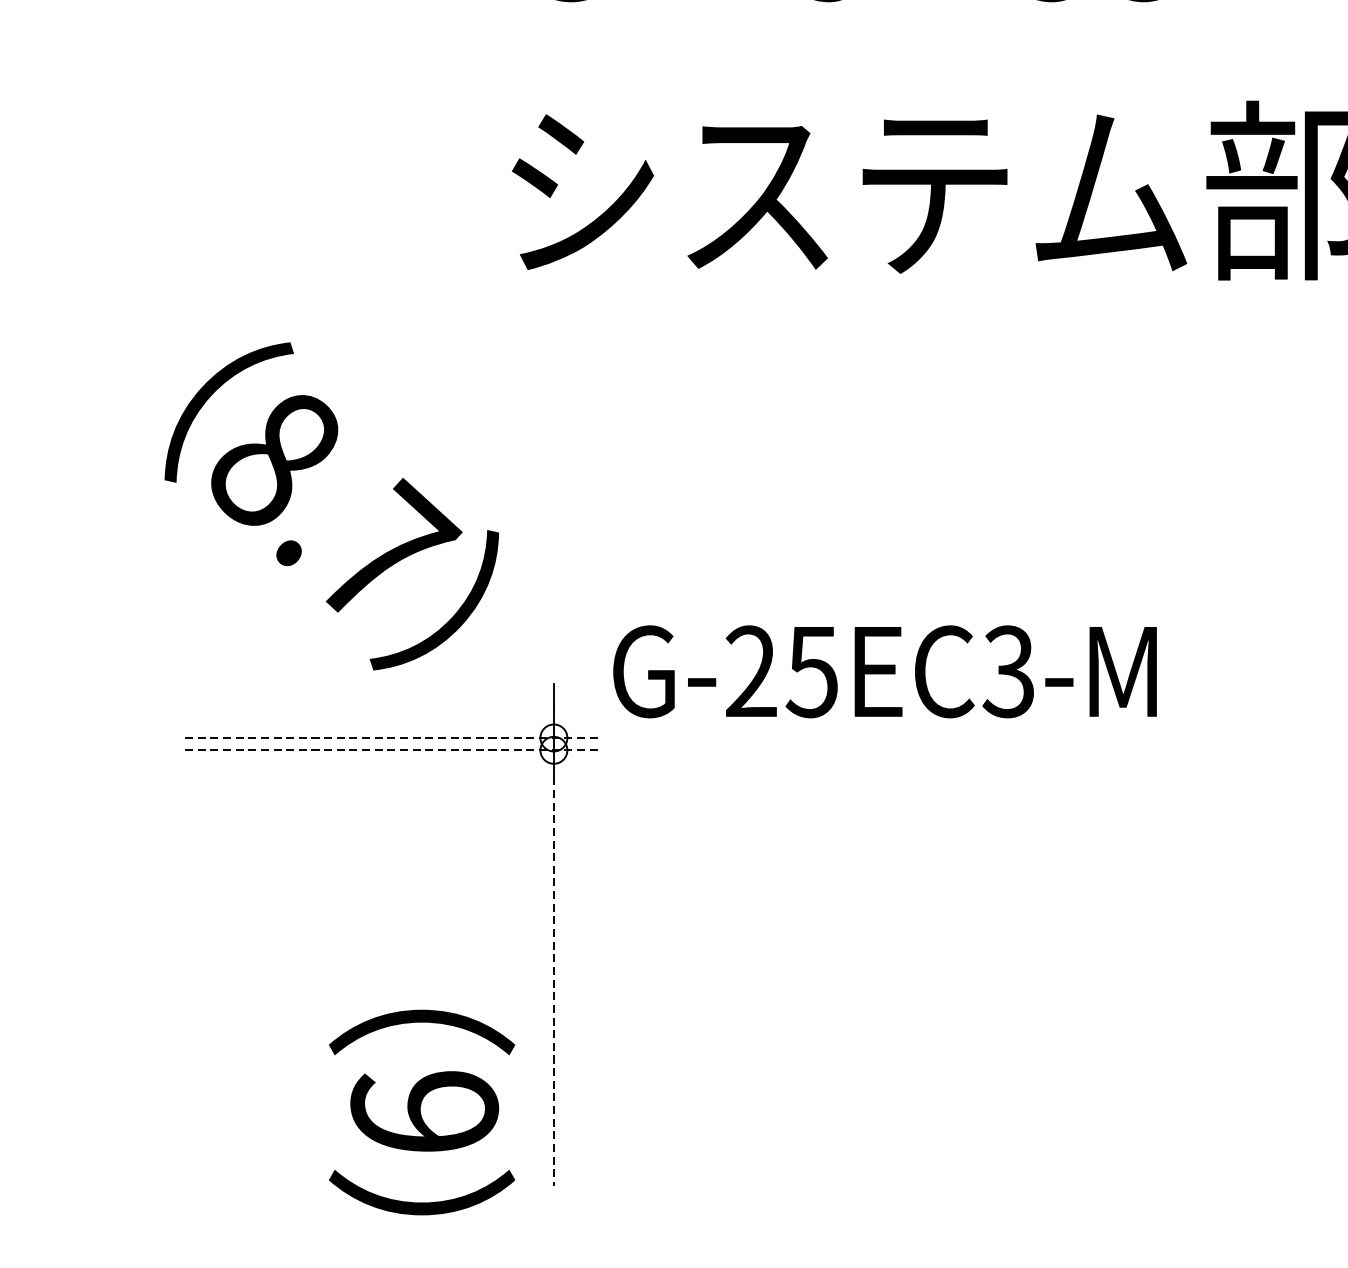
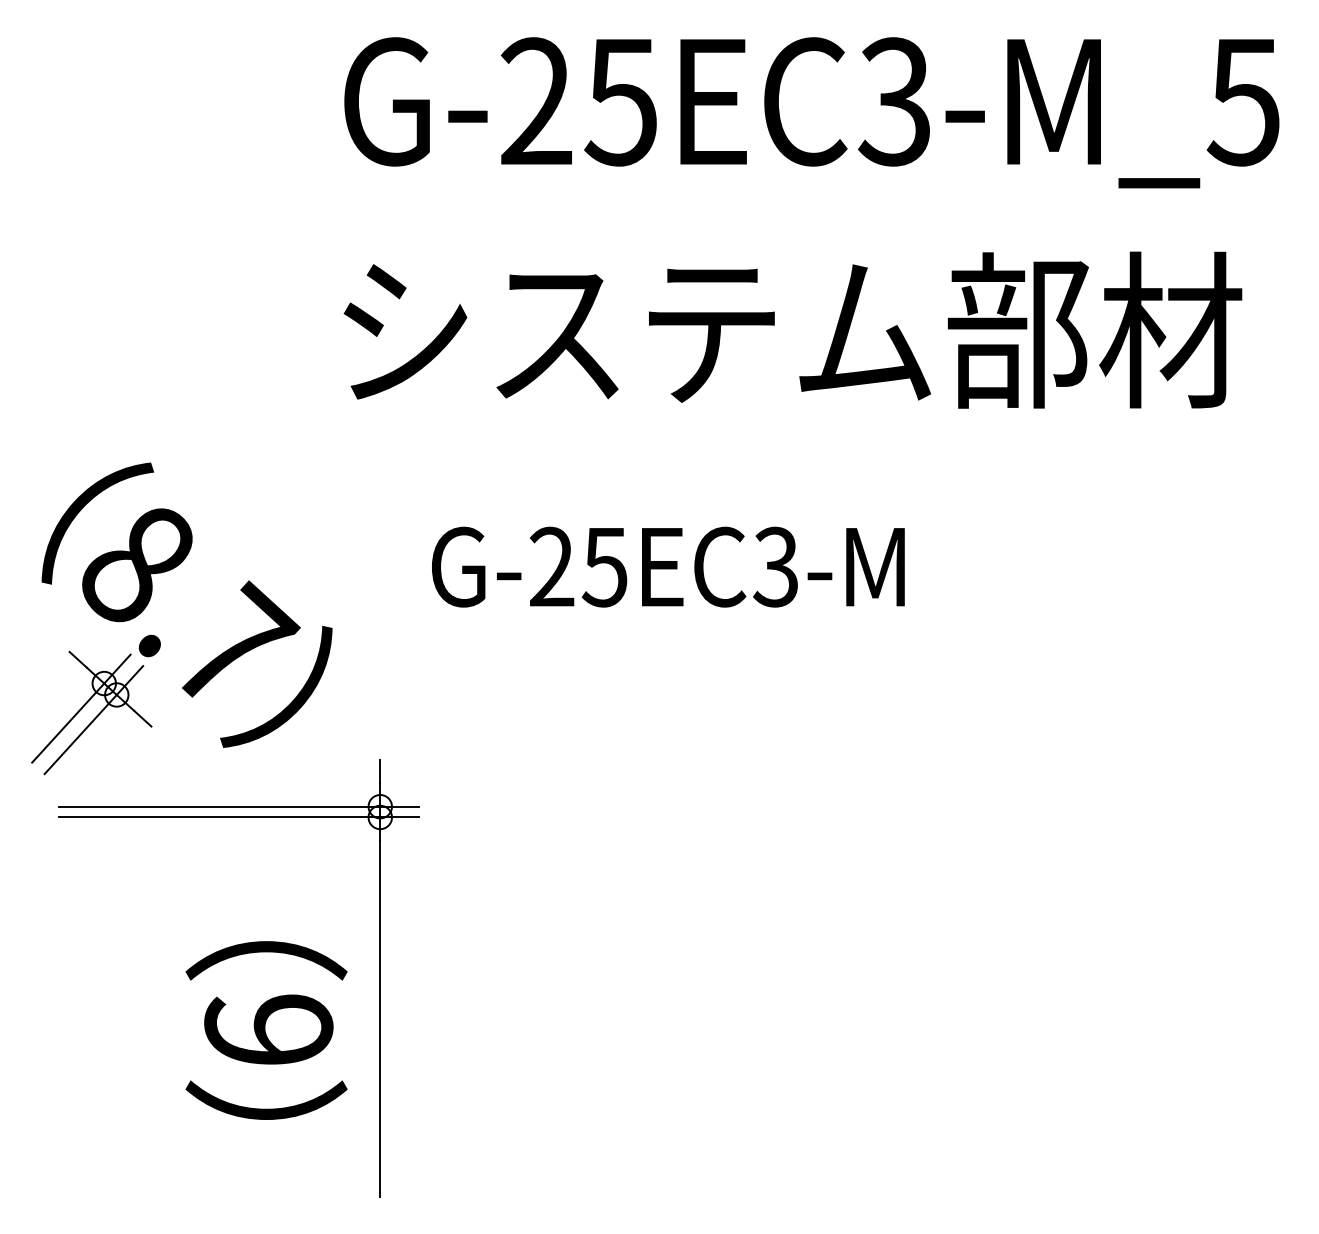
part: (221, 629) -> (91, 712), added
text: (885, 671) -> (668, 566), moved
line: (392, 737) -> (239, 806), dashed -> solid
line: (392, 750) -> (239, 817), dashed -> solid
line: (554, 981) -> (380, 1018), dashed -> solid
text: (421, 1112) -> (266, 1030), moved

